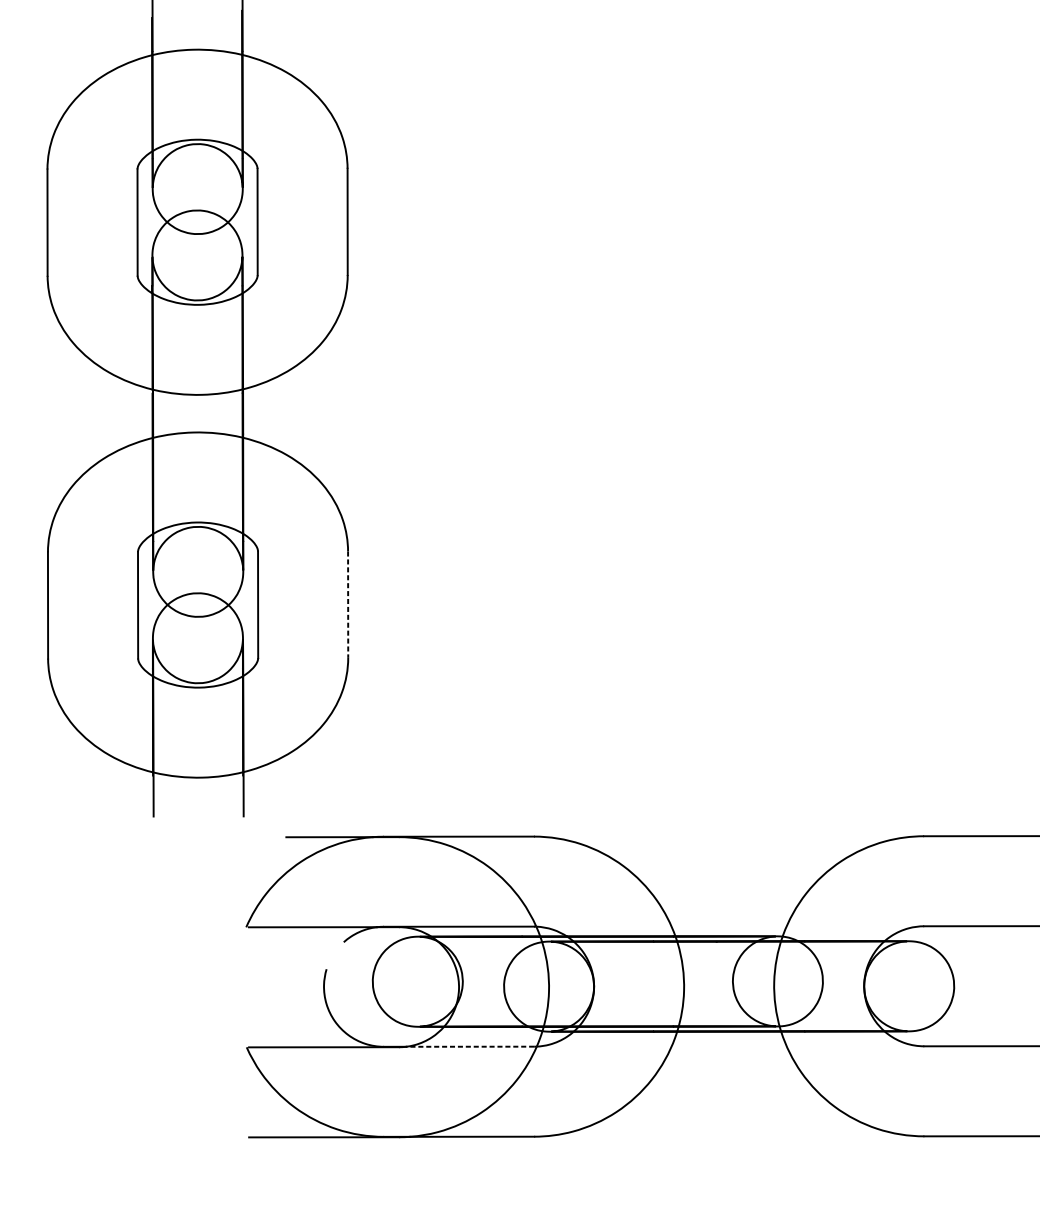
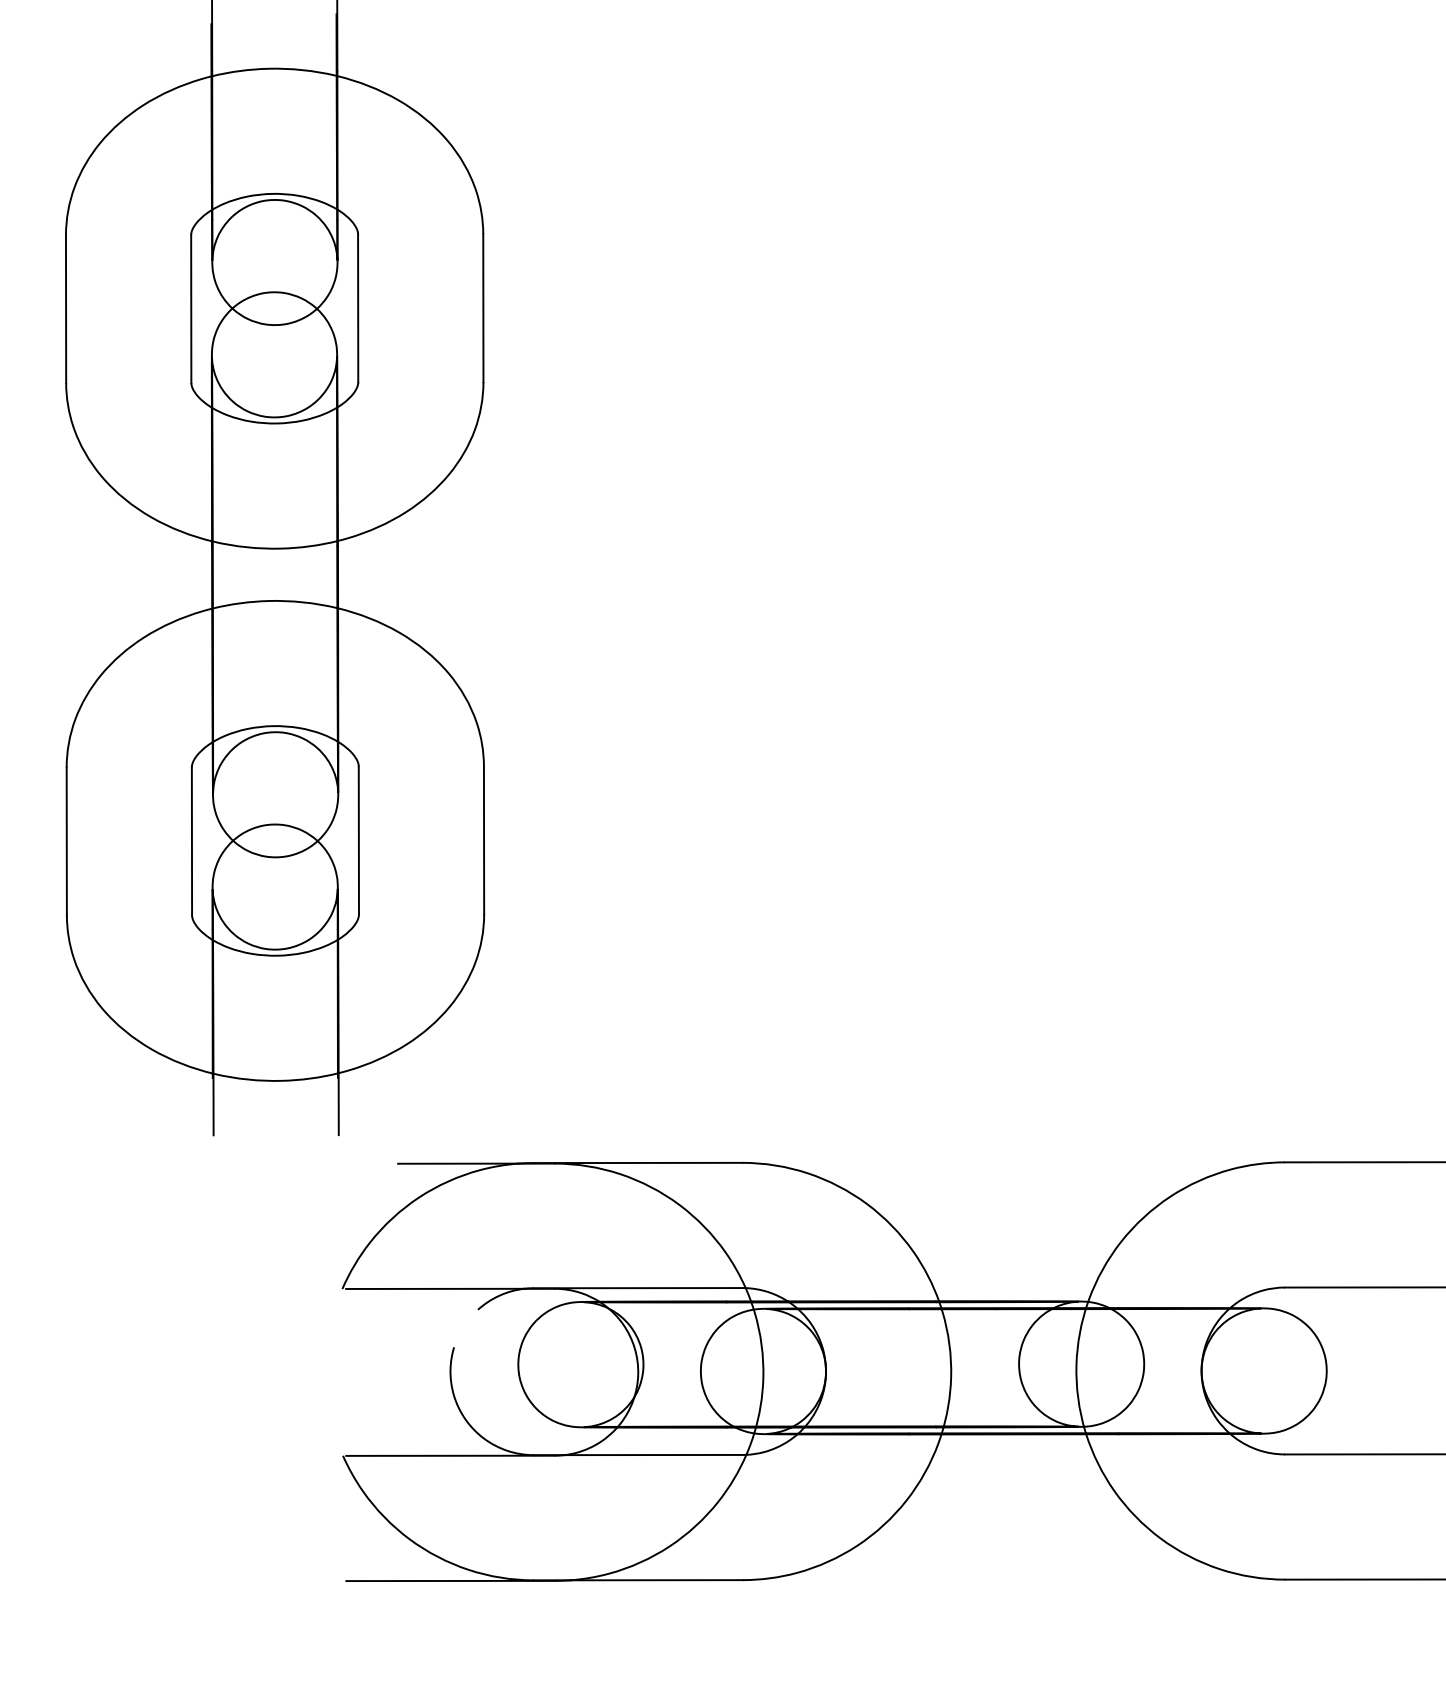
line: (348, 604) -> (484, 840), dashed -> solid
line: (470, 1047) -> (653, 1455), dashed -> solid

